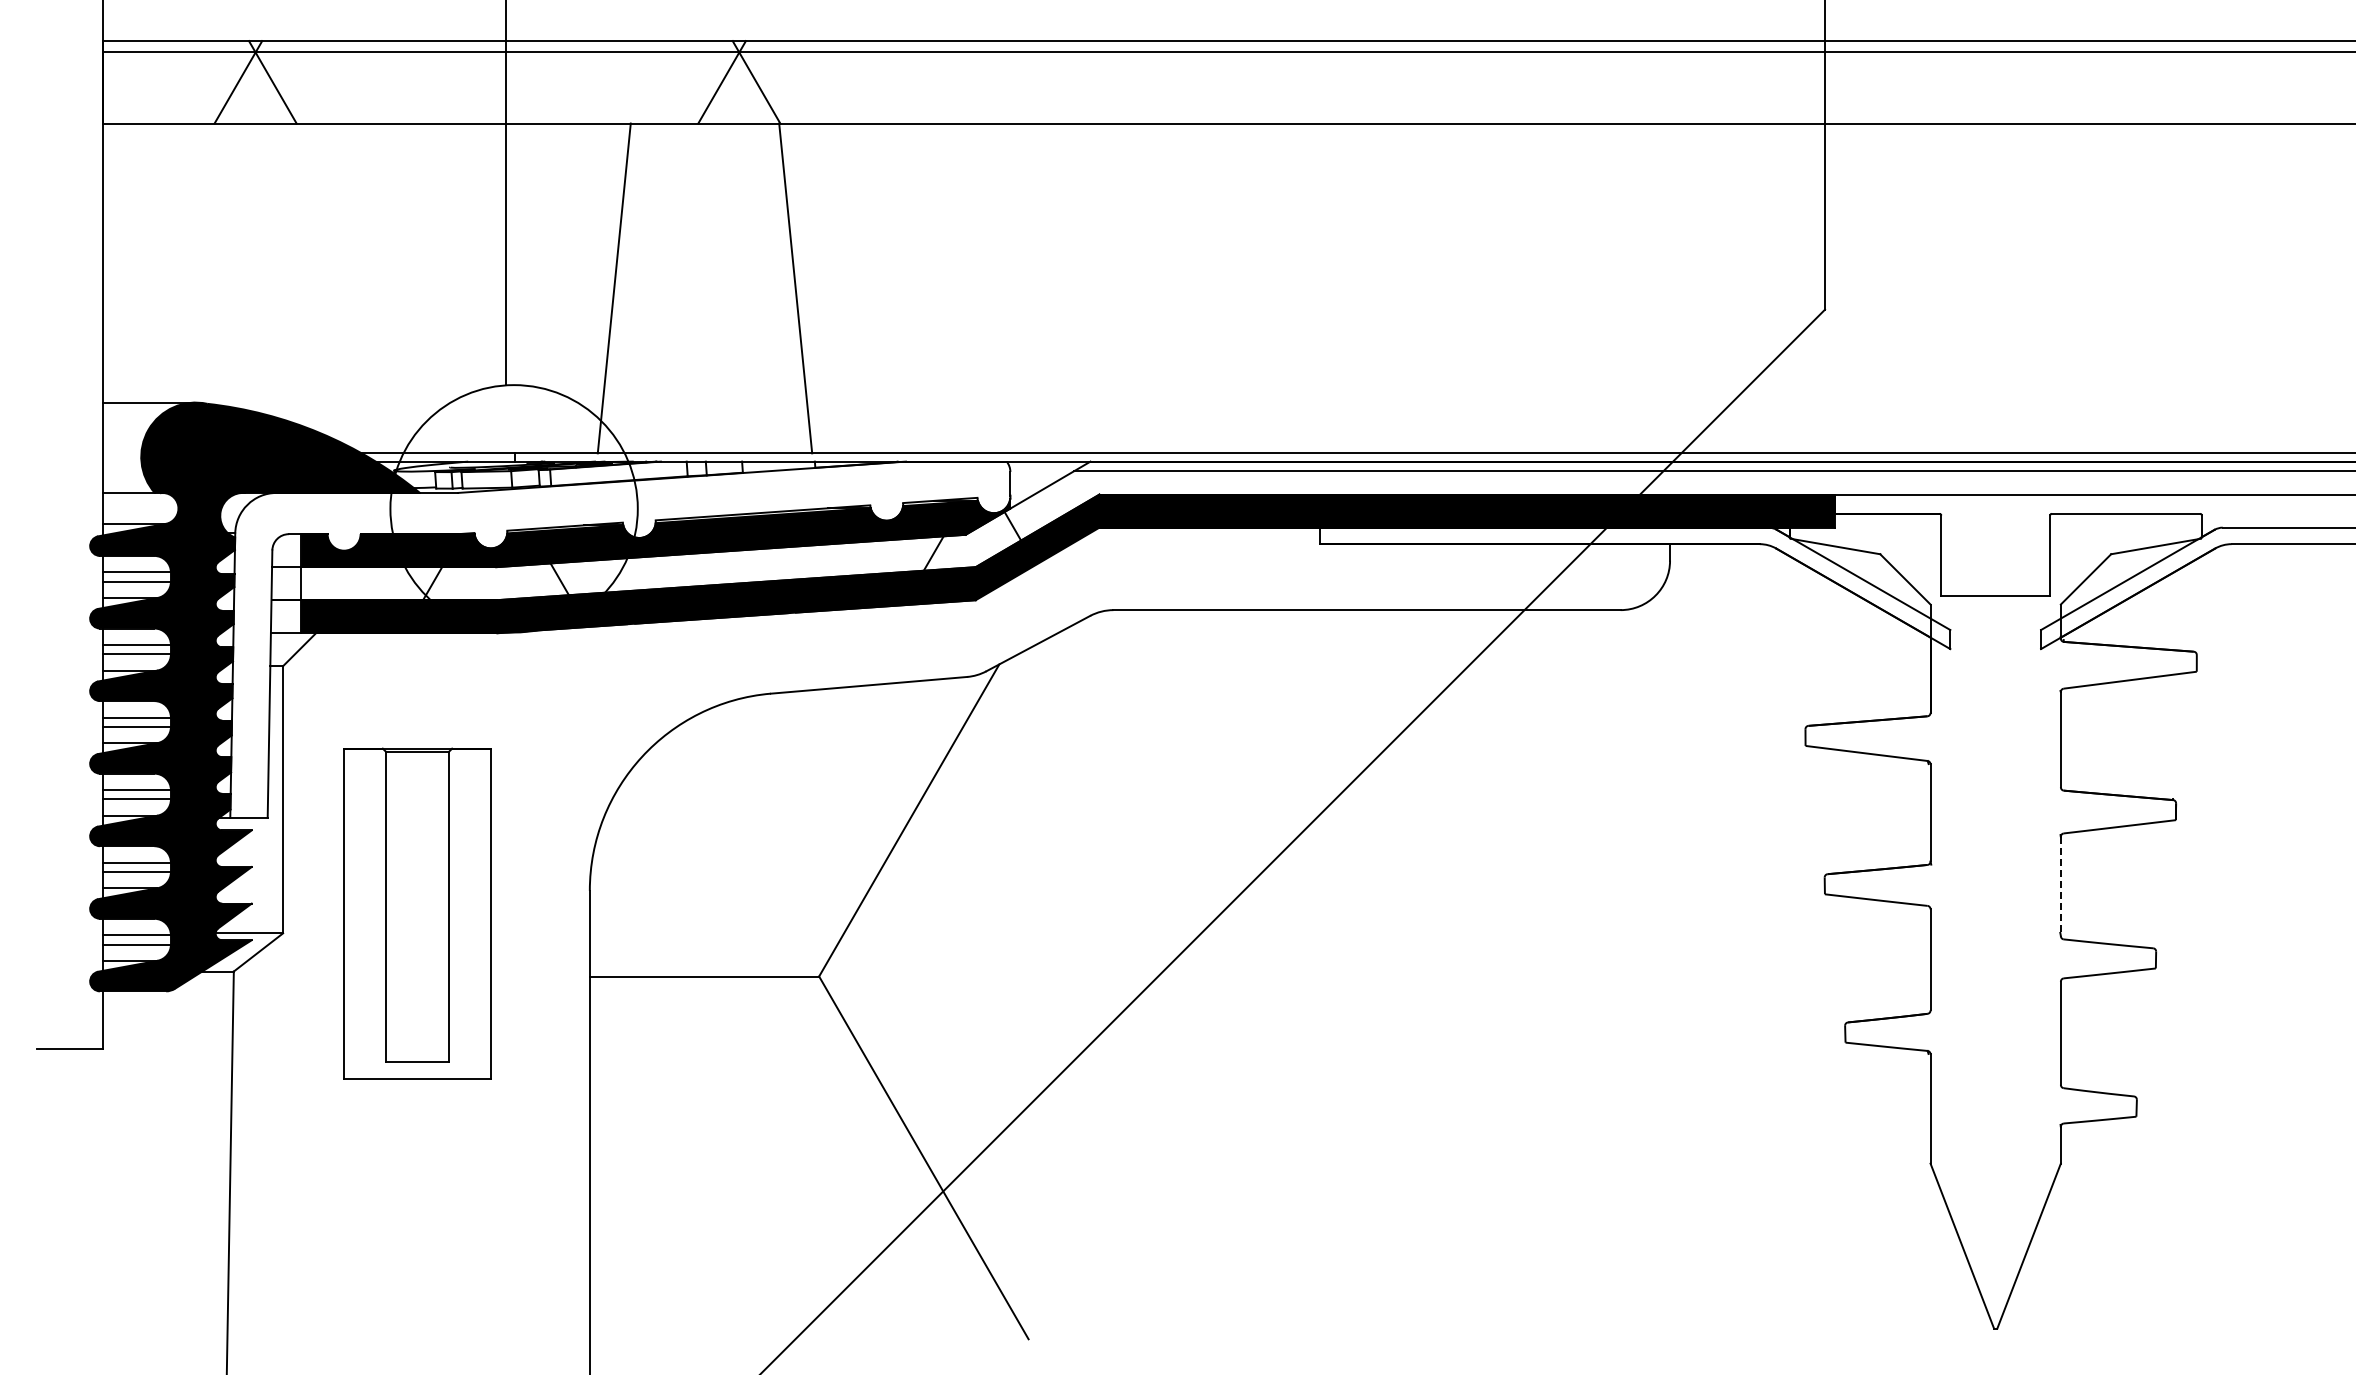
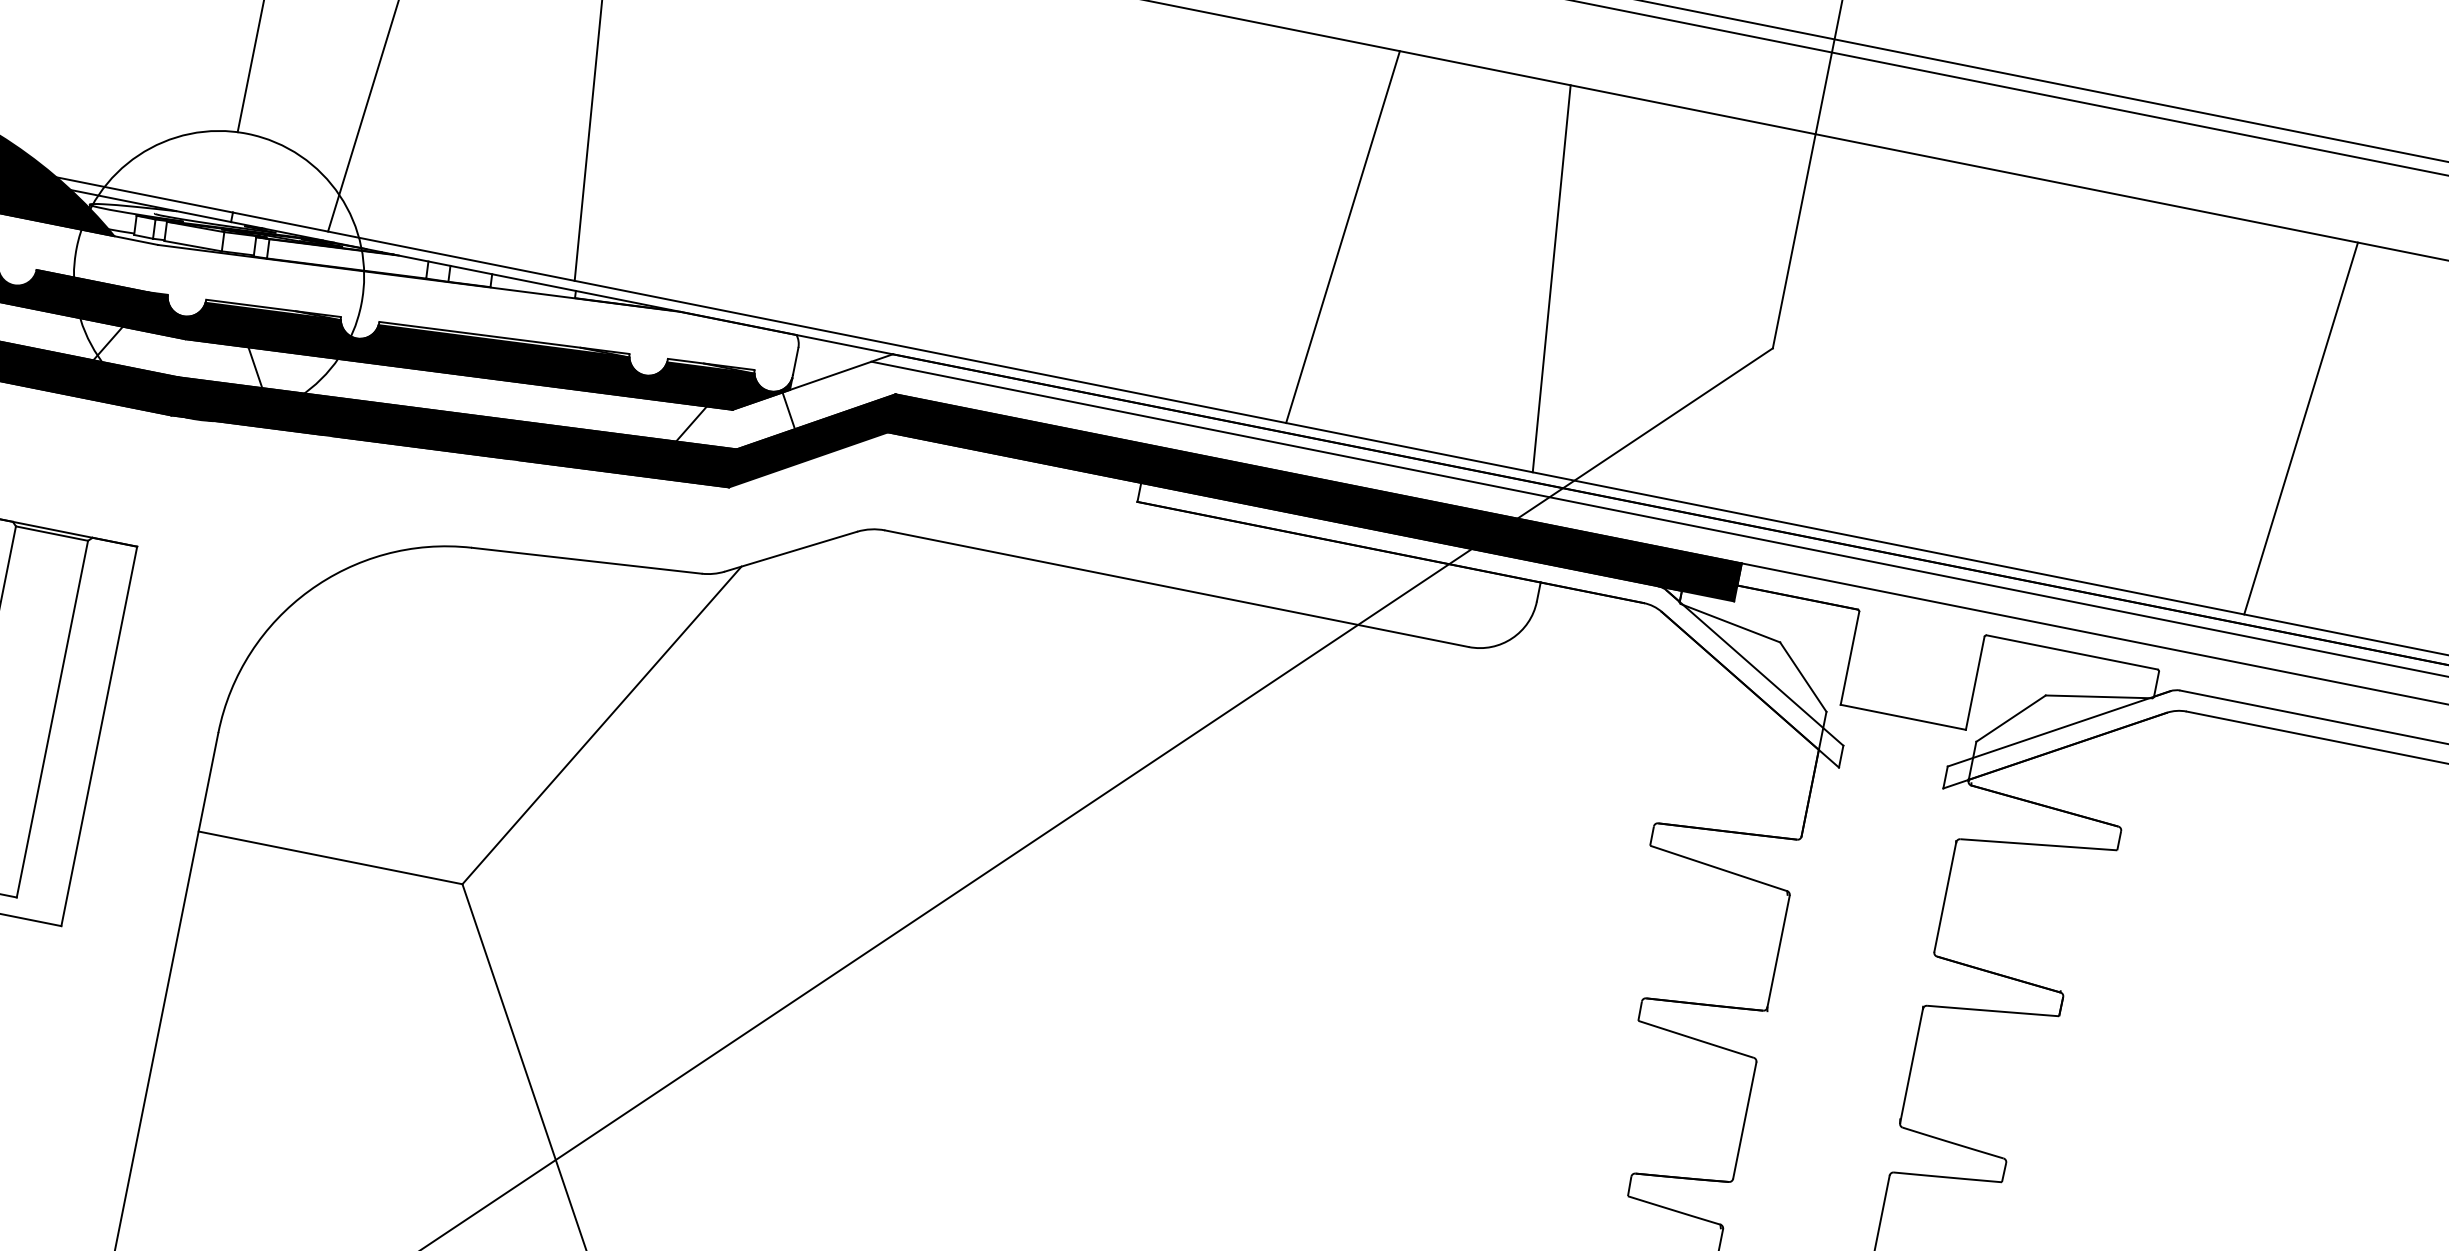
line: (1446, 288) -> (1342, 236), added
line: (1628, 288) -> (1551, 278), added
line: (2279, 288) -> (2300, 428), added
line: (2060, 886) -> (1911, 1066), dashed -> solid

